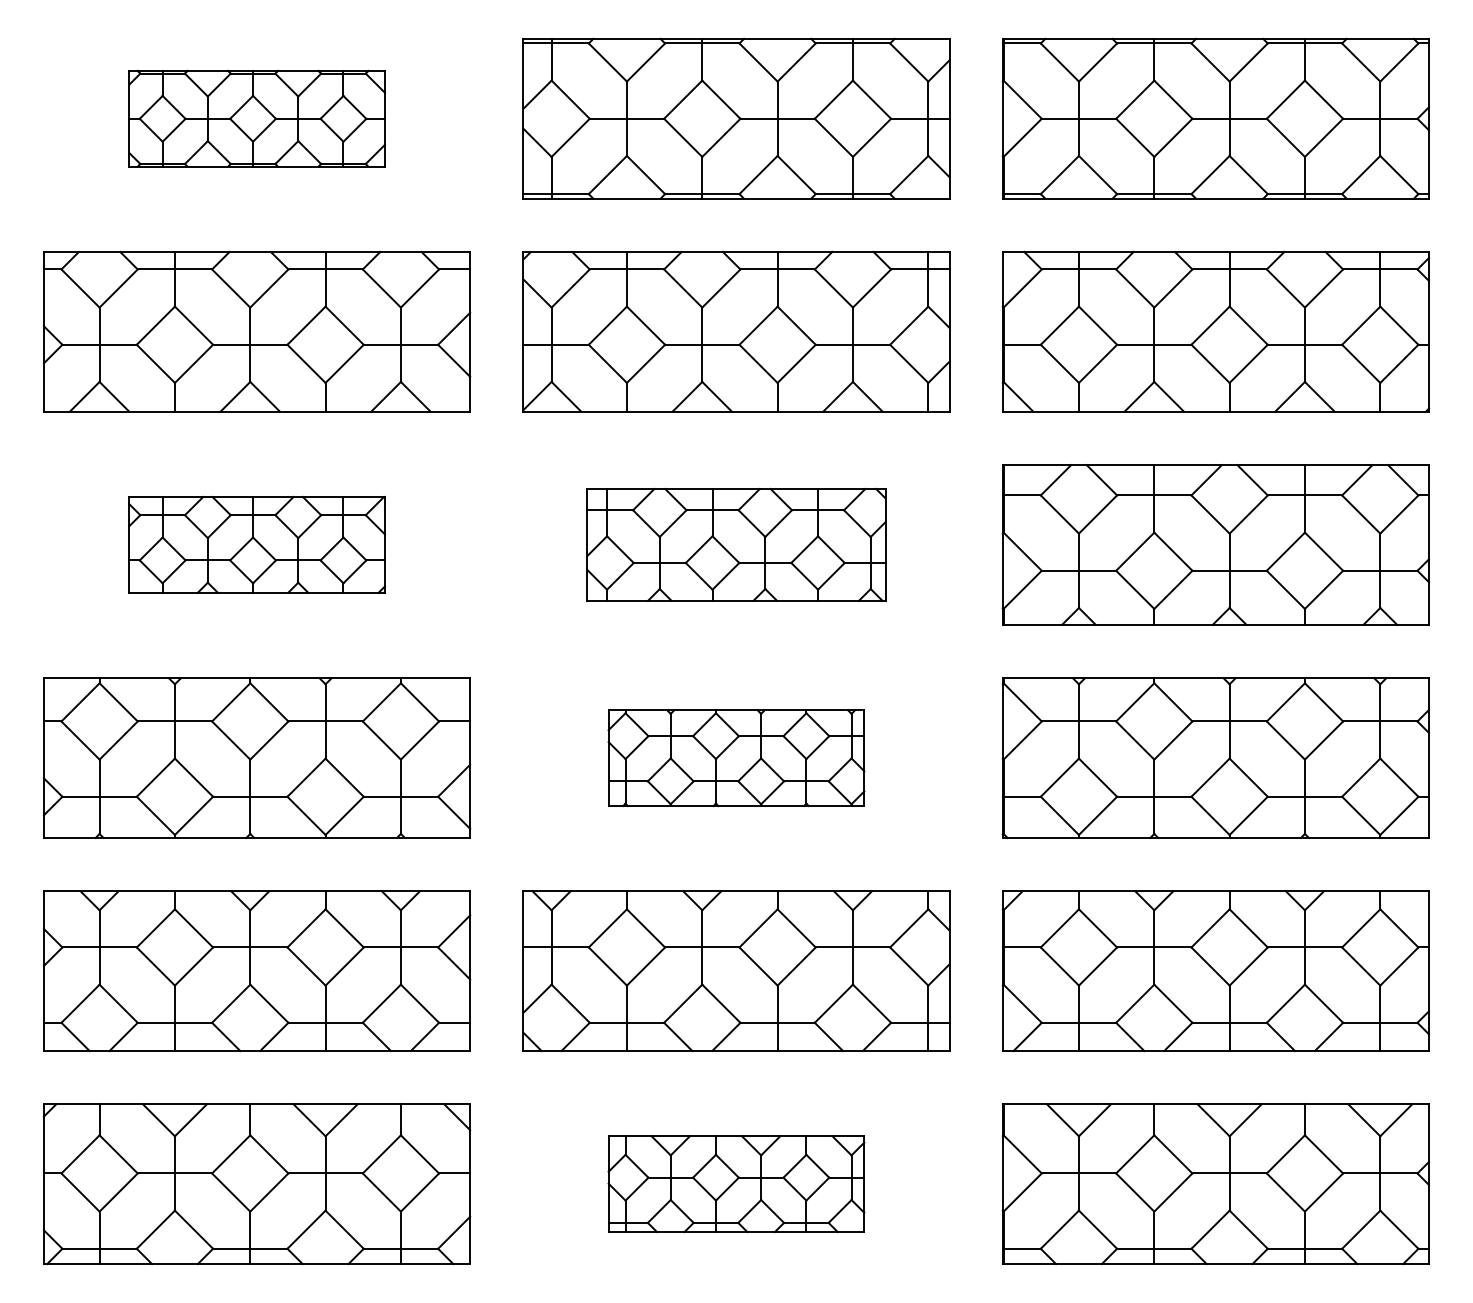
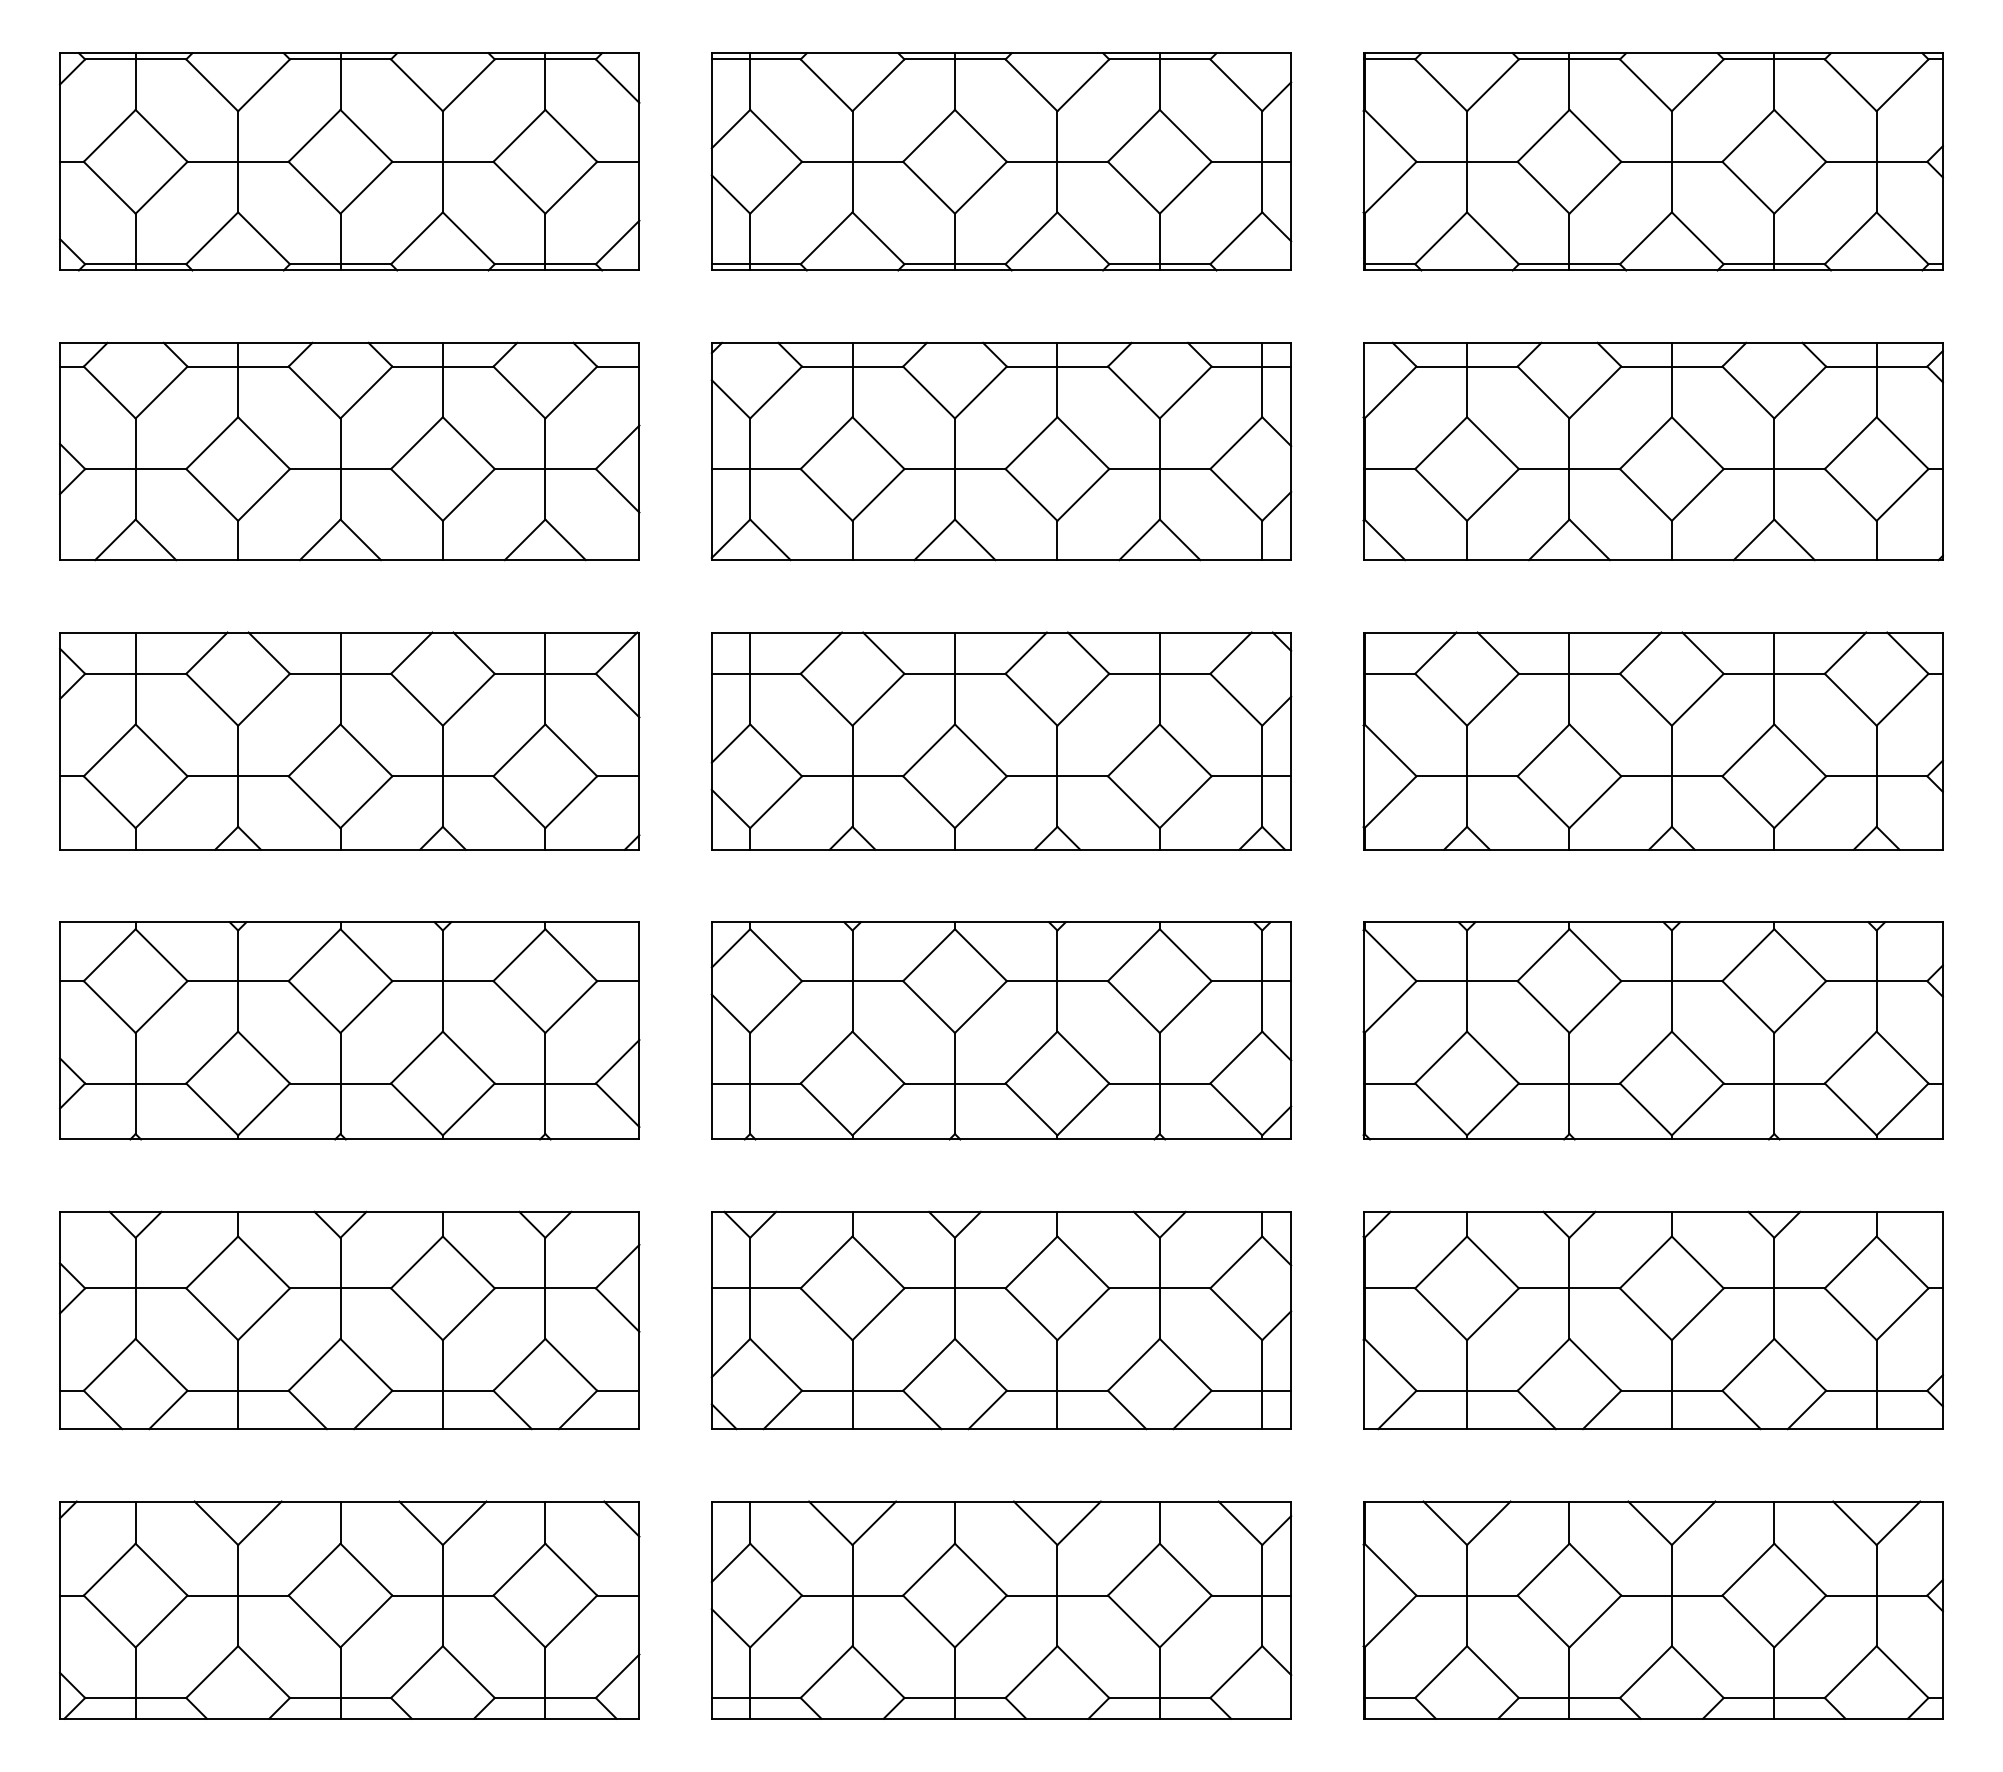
part: (256, 118) -> (349, 161), size x1.67
part: (256, 544) -> (349, 740), size x1.67
part: (736, 544) -> (1001, 740), size x1.43
part: (736, 757) -> (1001, 1030), size x1.67
part: (736, 1183) -> (1001, 1609), size x1.67

